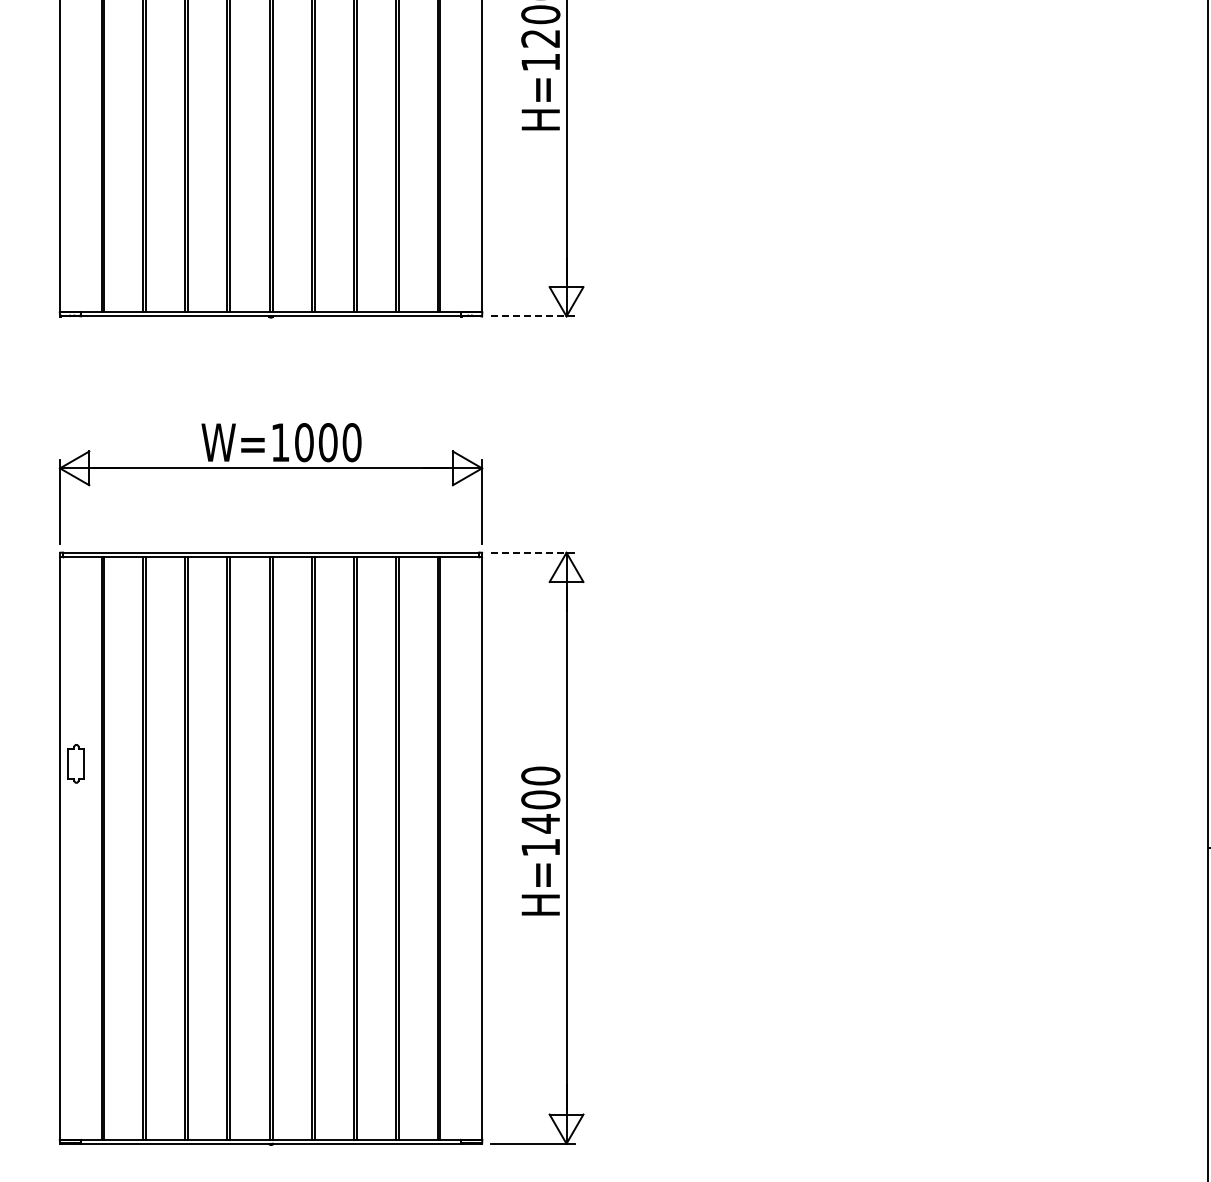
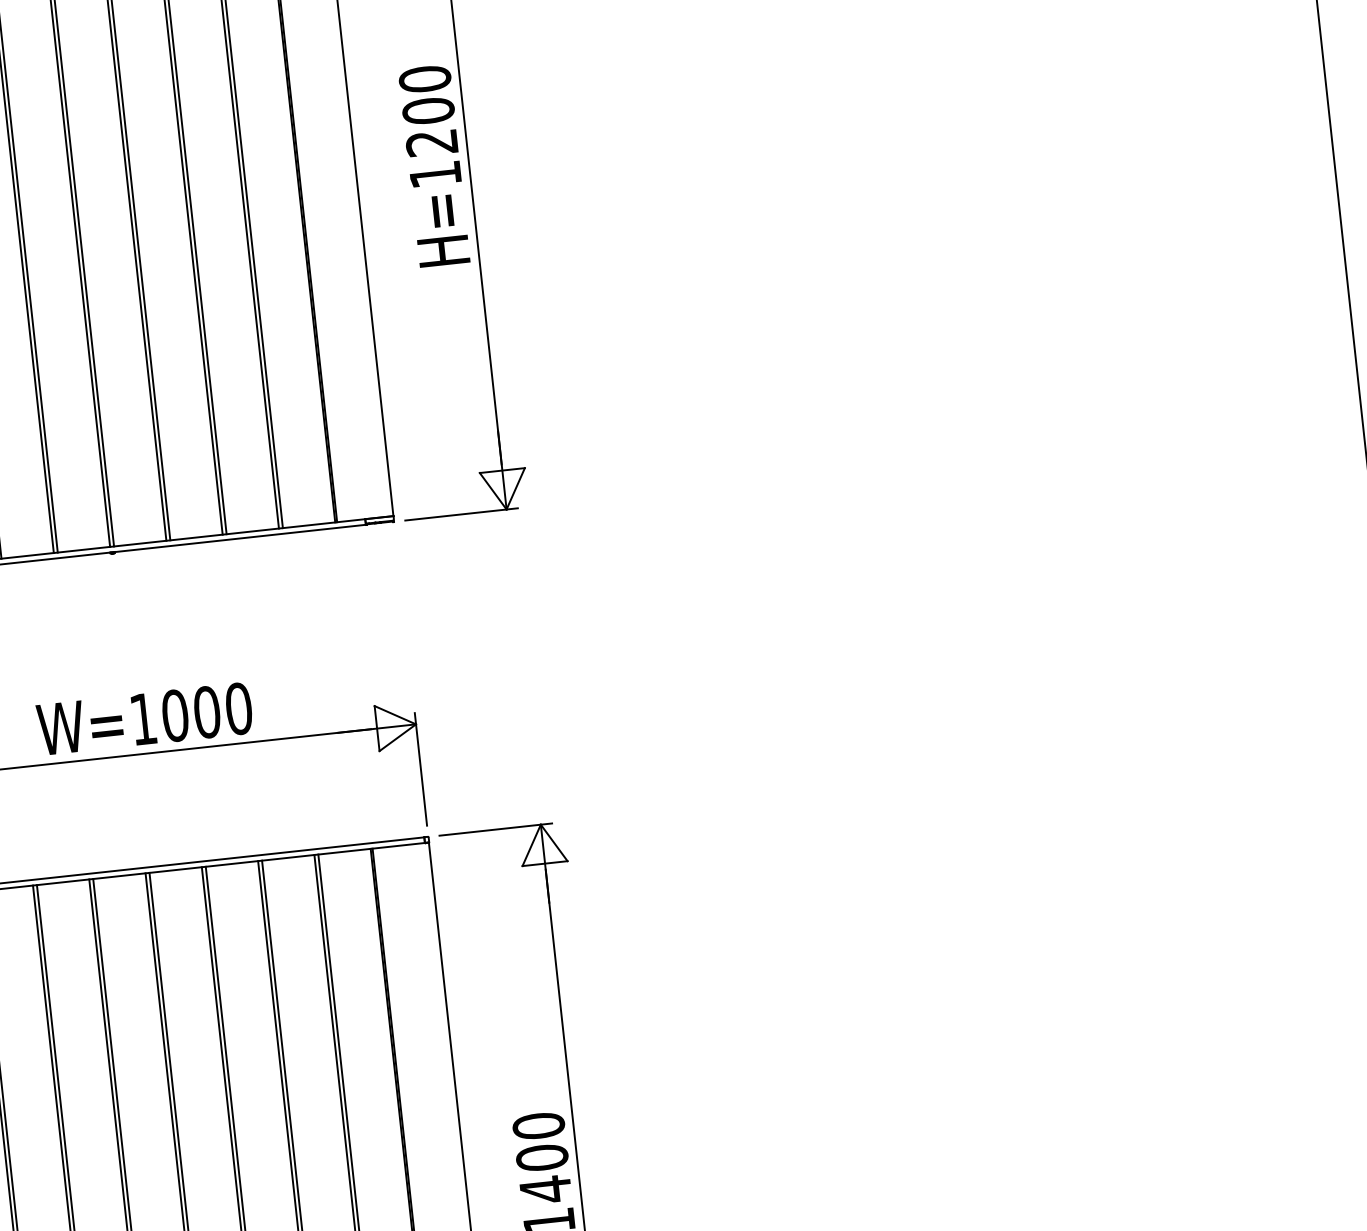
line: (533, 316) -> (462, 514), dashed -> solid
line: (533, 552) -> (496, 829), dashed -> solid

